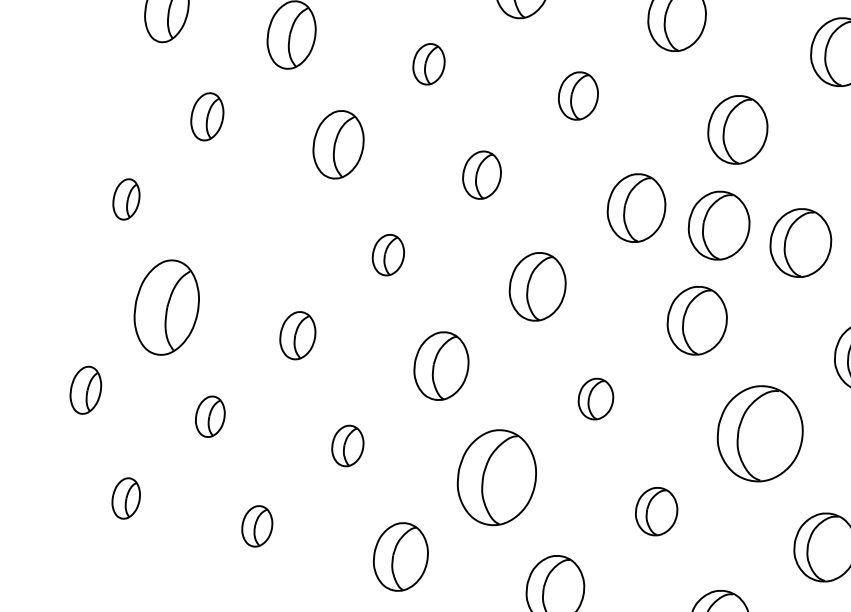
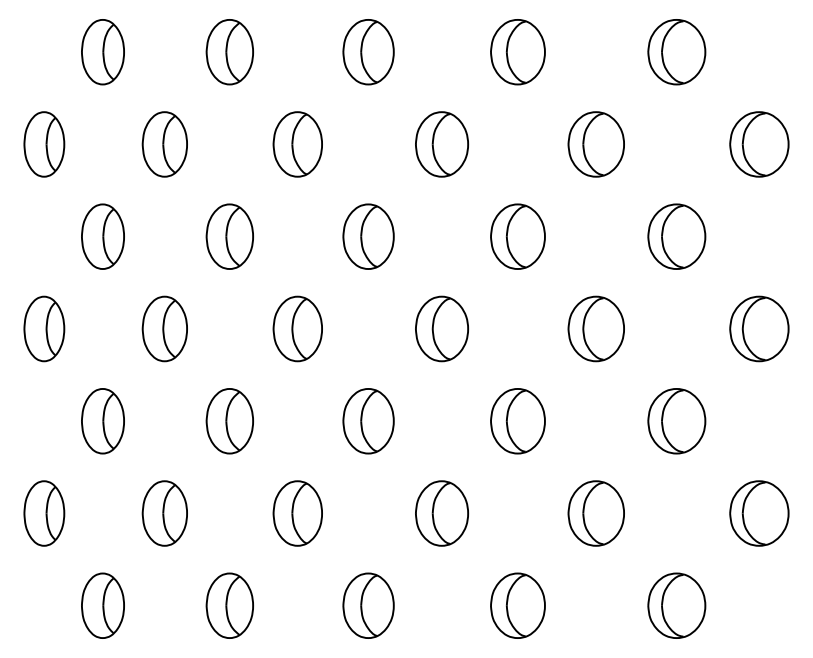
part: (428, 64) -> (297, 144), size x1.67
part: (578, 96) -> (442, 144), size x1.43
part: (206, 116) -> (102, 236), size x1.43
part: (482, 175) -> (368, 236), size x1.43
part: (126, 199) -> (44, 328), size x1.67
part: (250, 225) -> (164, 328), added
part: (718, 225) -> (597, 236), removed
part: (388, 254) -> (297, 328), size x1.67
part: (166, 307) -> (102, 421), size x0.71
part: (297, 335) -> (229, 421), size x1.43
part: (85, 390) -> (44, 513), size x1.43
part: (595, 399) -> (517, 421), size x1.67
part: (210, 416) -> (164, 513), size x1.67
part: (759, 434) -> (676, 421), size x0.71
part: (347, 445) -> (297, 513), size x1.67
part: (497, 477) -> (442, 513), size x0.71
part: (125, 498) -> (102, 605), size x1.67
part: (655, 511) -> (595, 513), size x1.43
part: (257, 526) -> (229, 605), size x1.67

